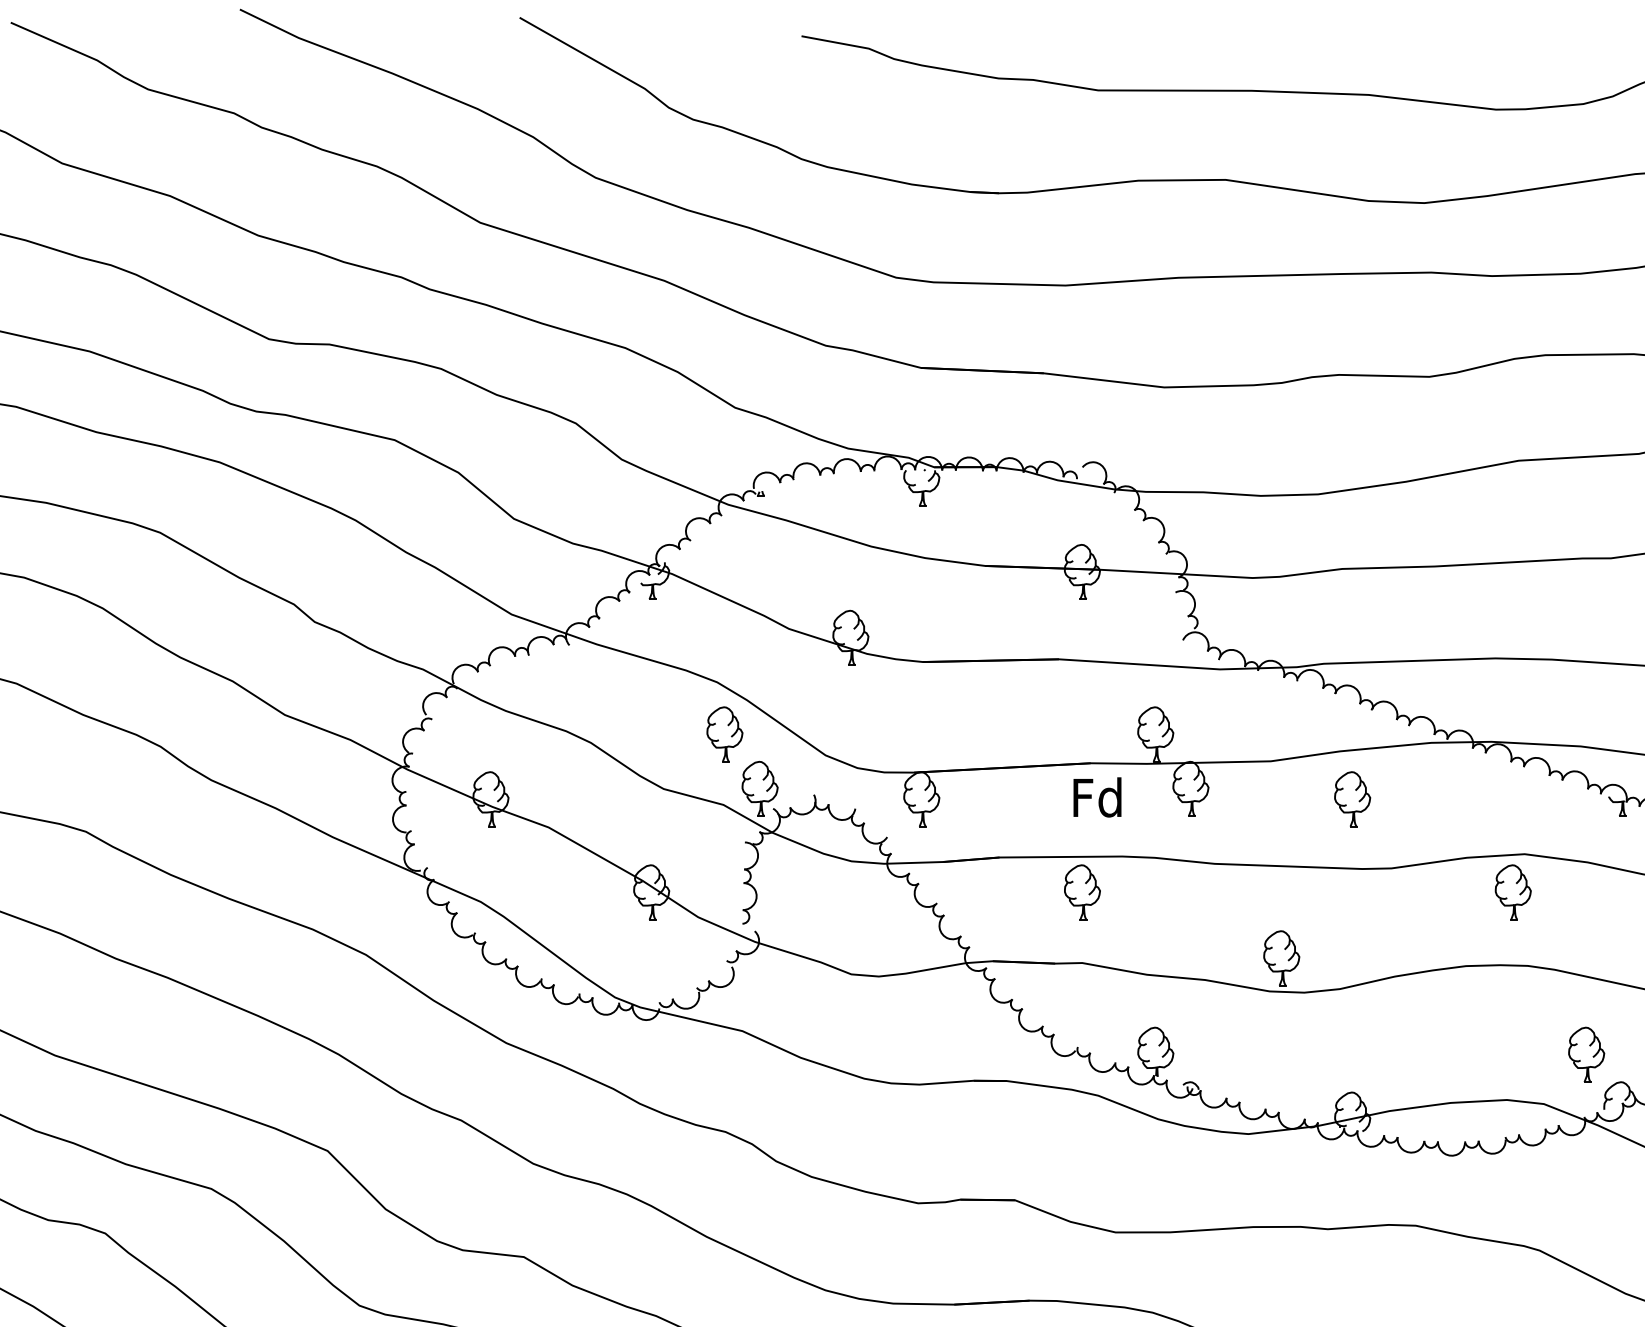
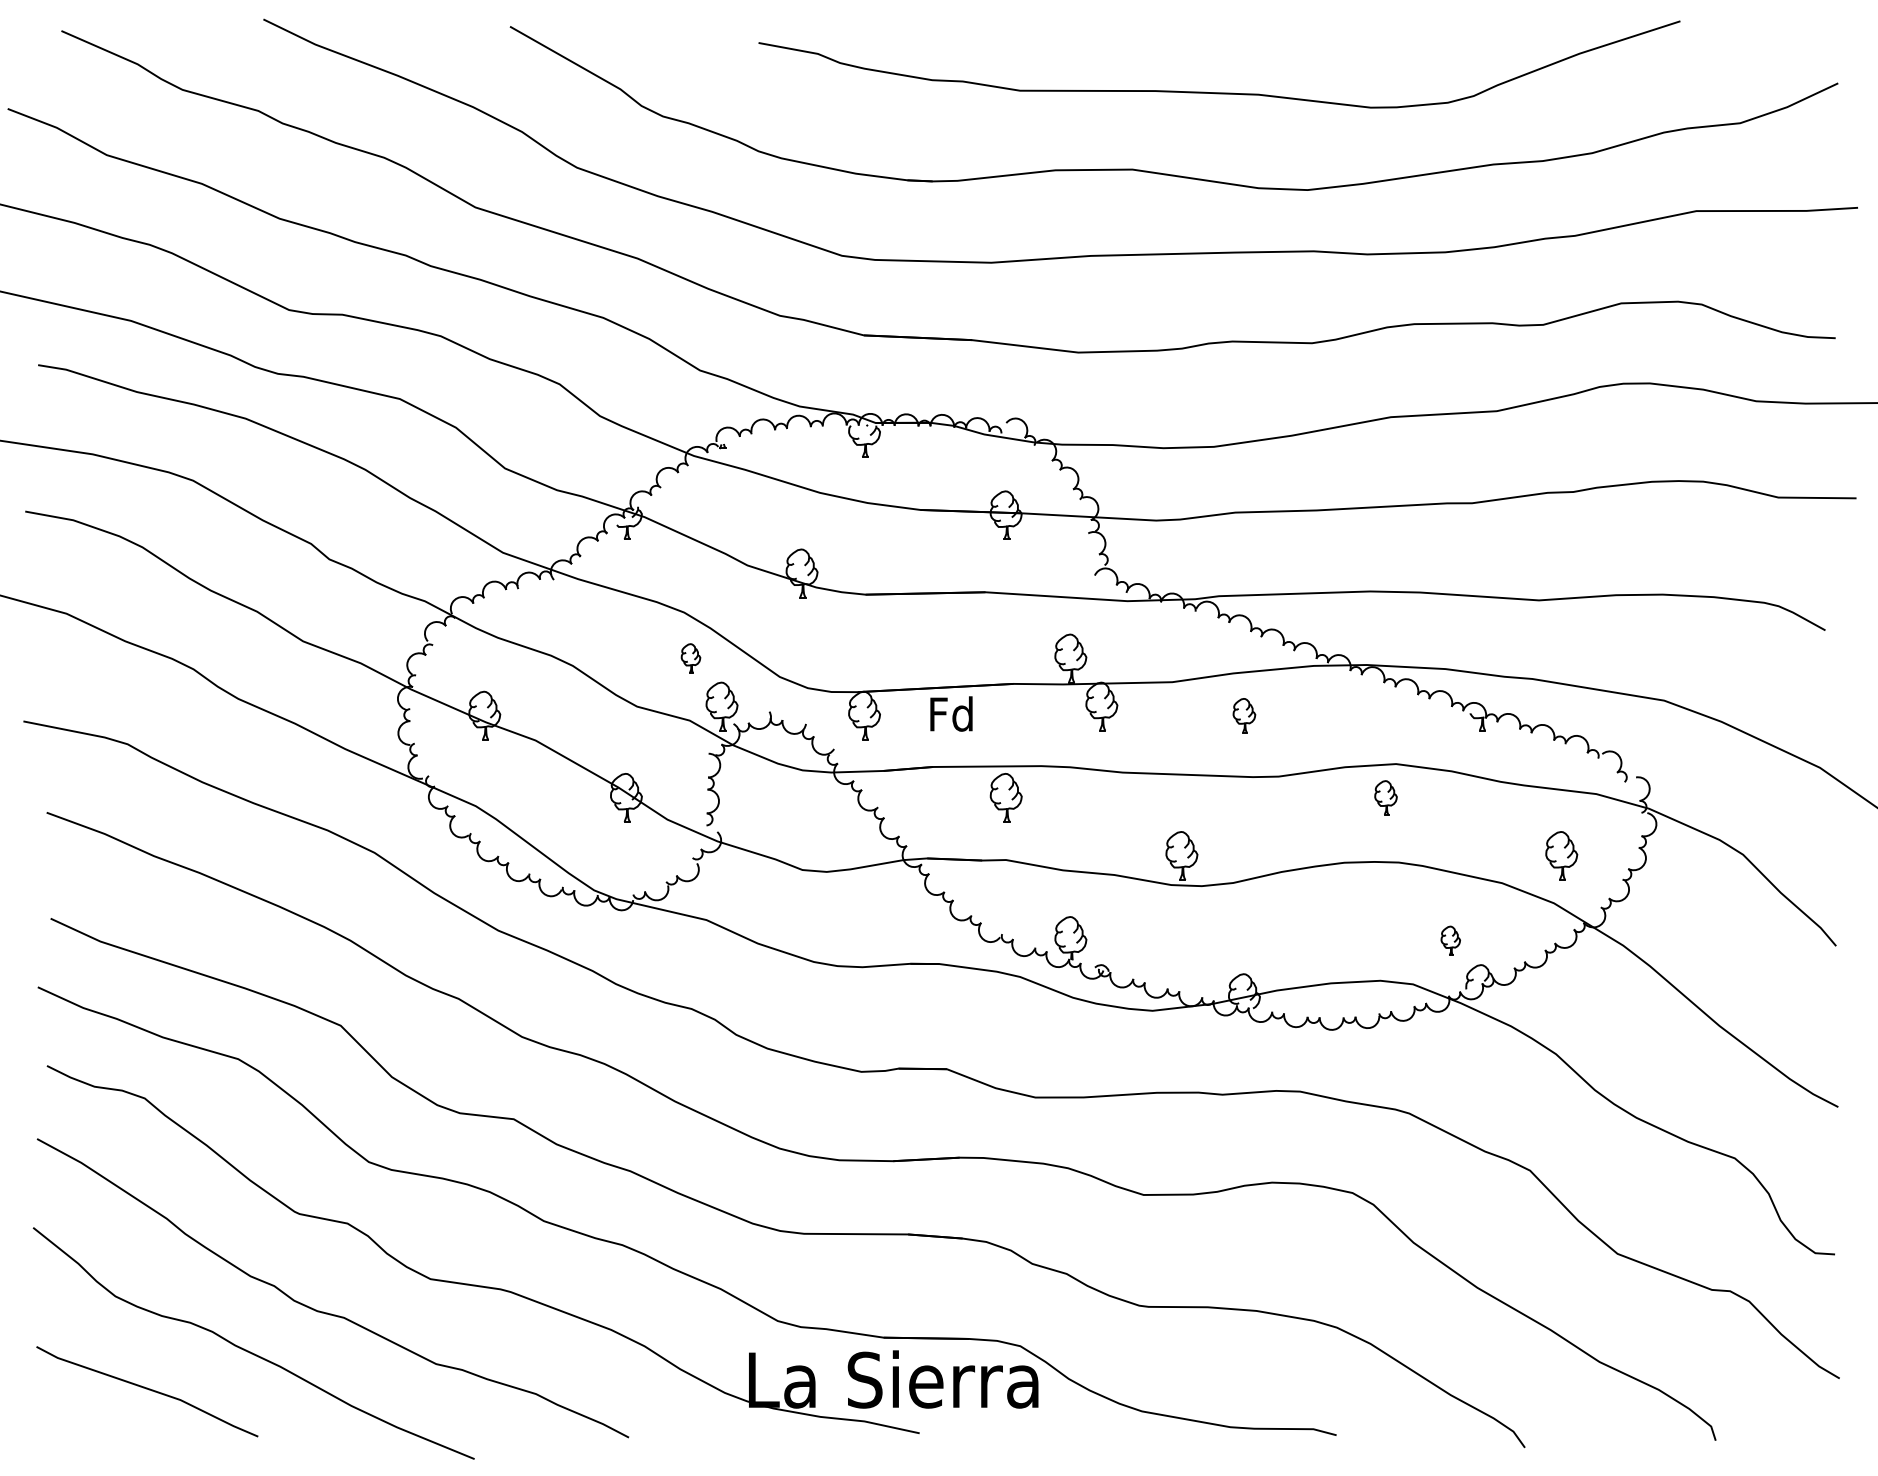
part: (724, 734) -> (690, 658), size x0.6
text: (1097, 796) -> (951, 713), moved
part: (1352, 799) -> (1244, 715), size x0.7
part: (1512, 892) -> (1385, 797), size x0.7
part: (1586, 1054) -> (1450, 940), size x0.6

